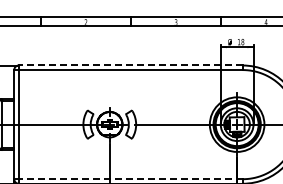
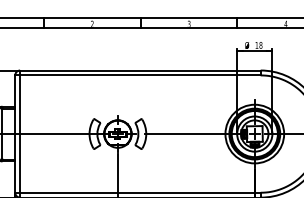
line: (130, 65) -> (140, 70), dashed -> solid
line: (130, 179) -> (140, 193), dashed -> solid

